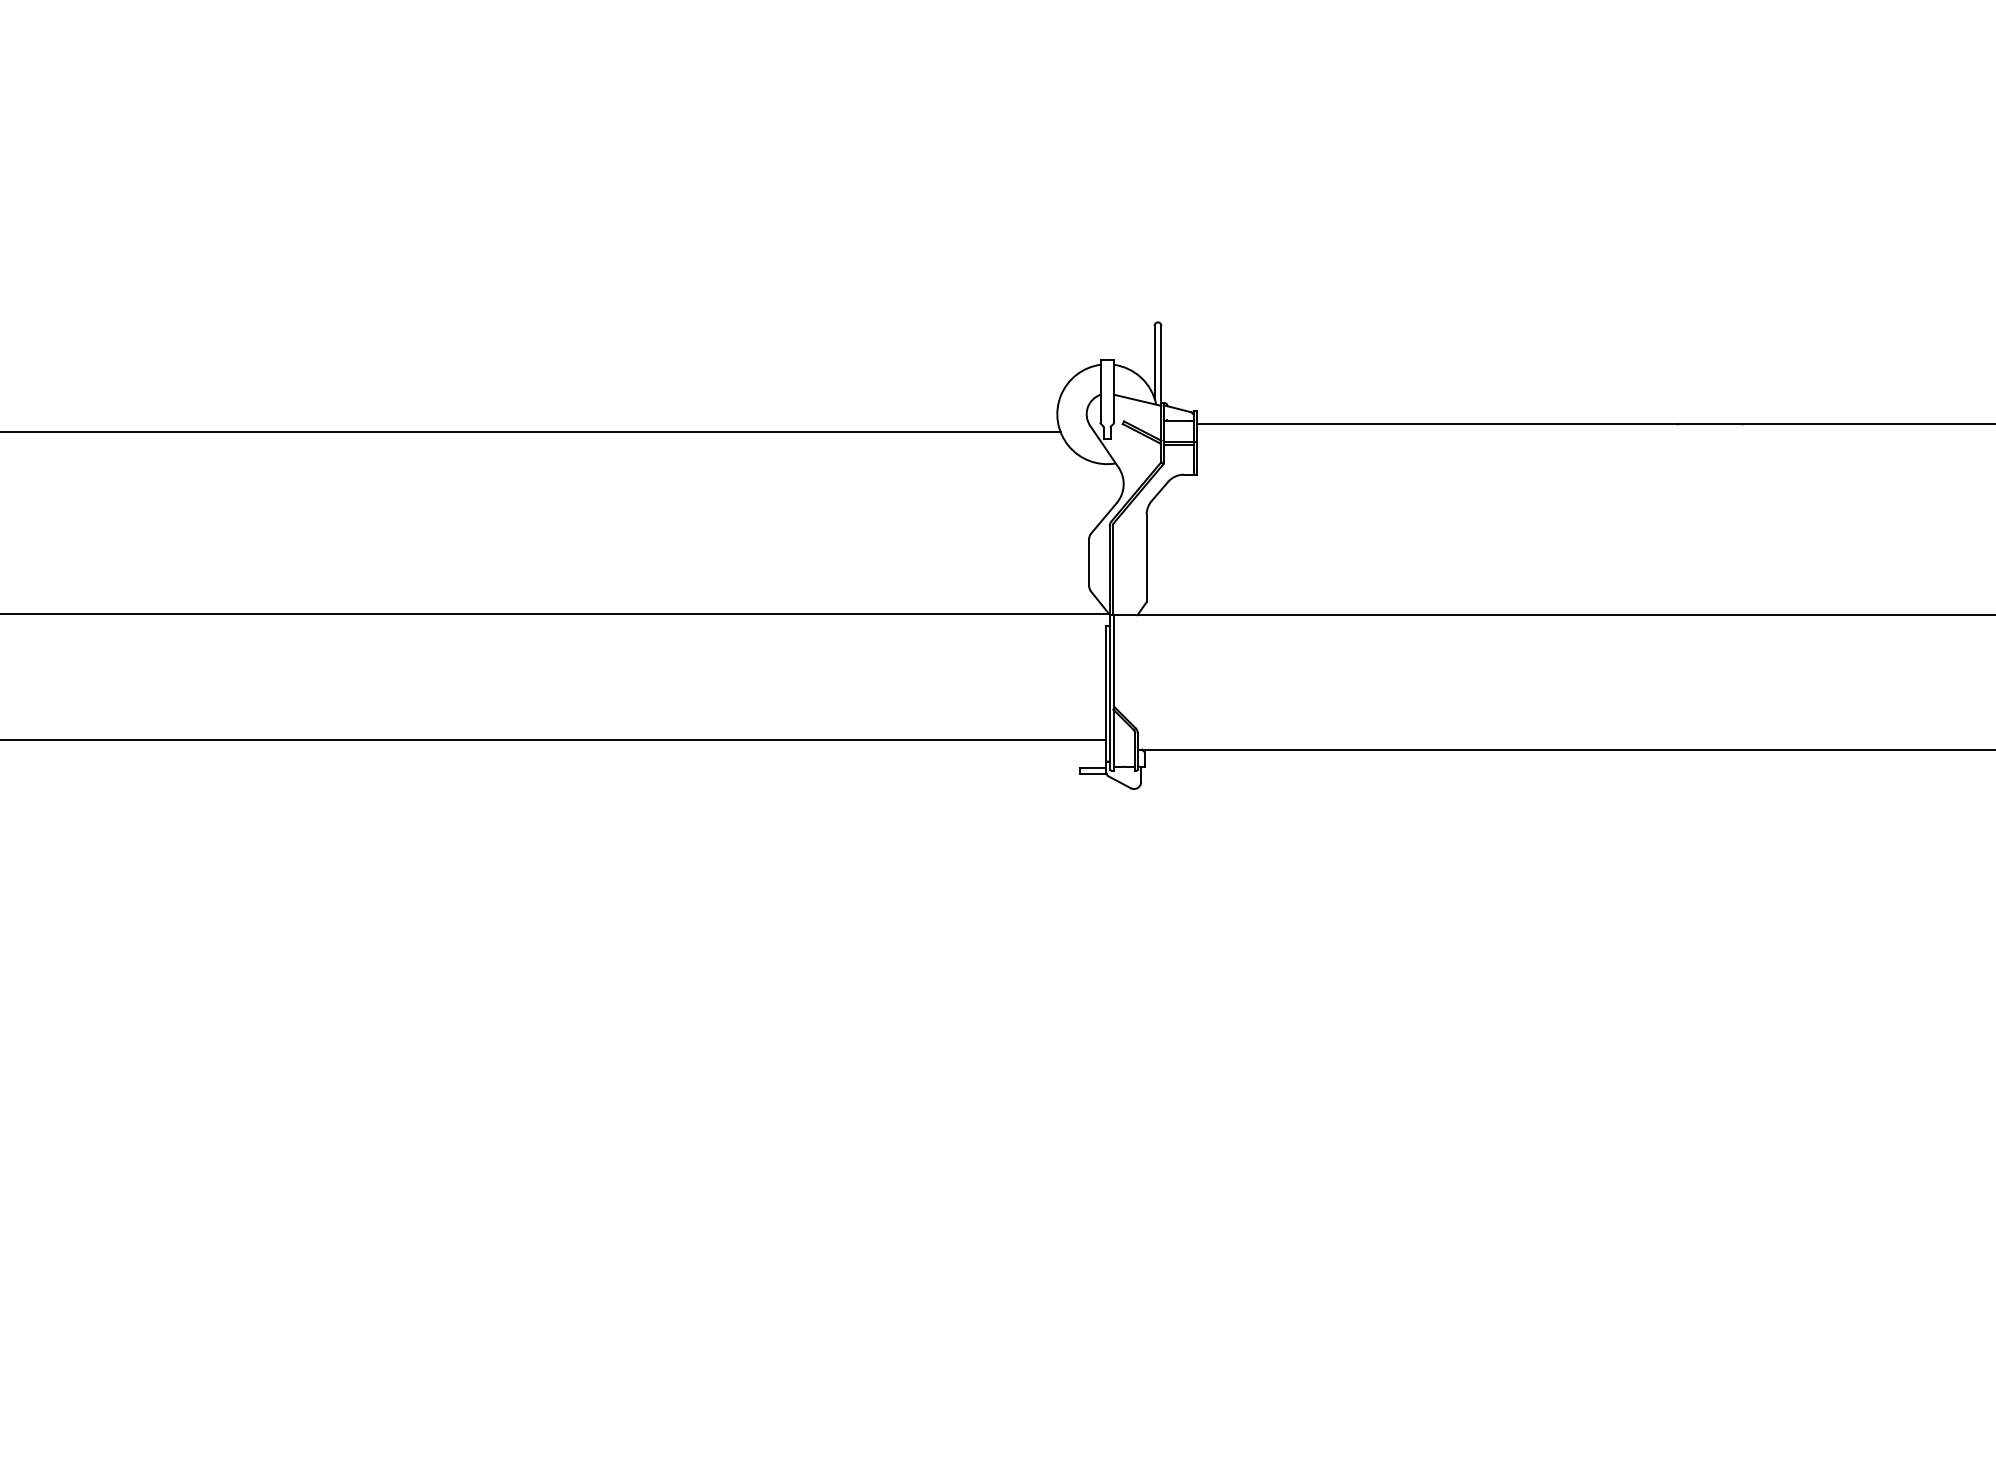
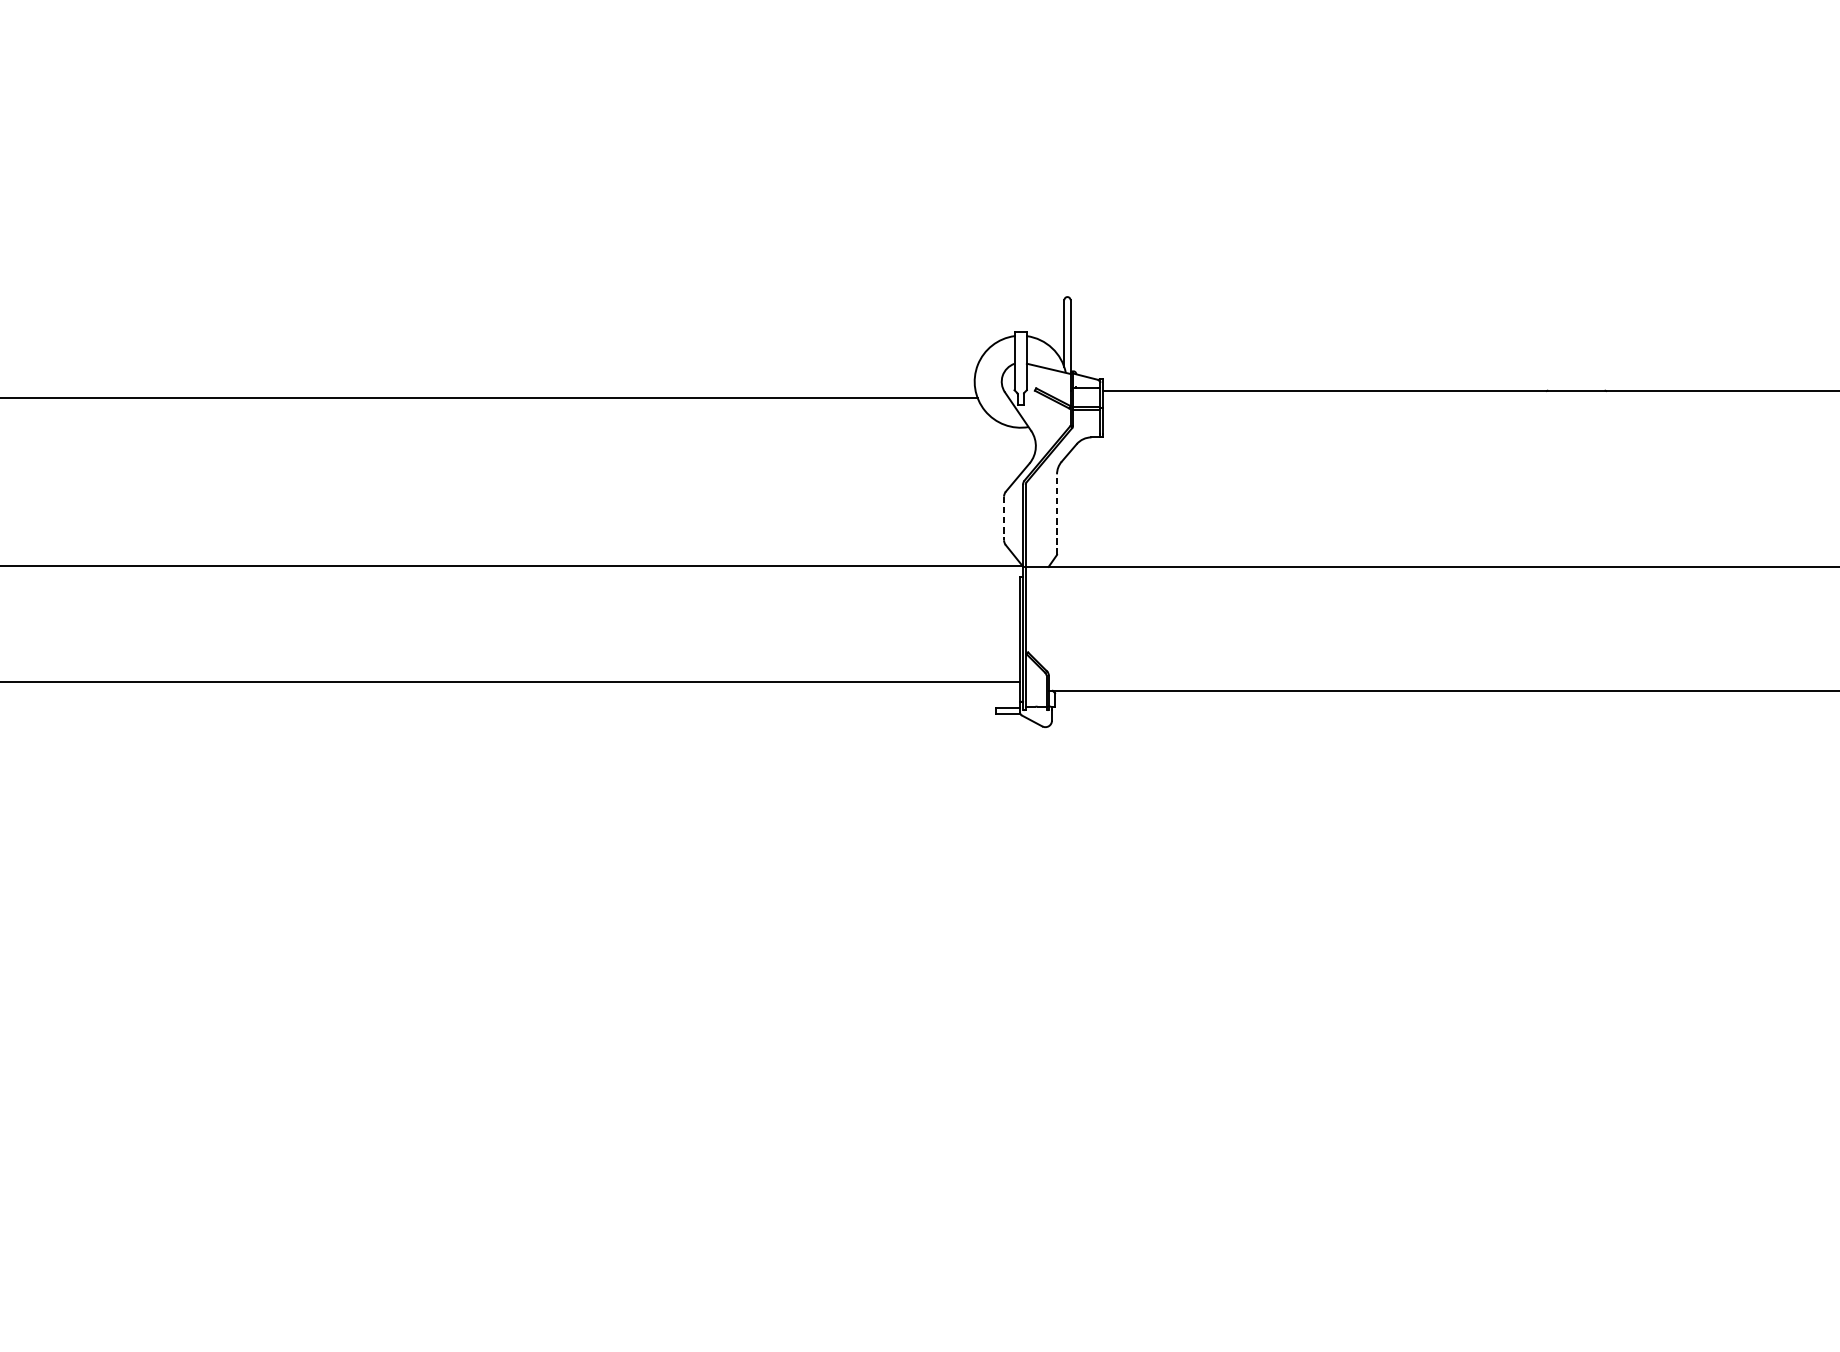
line: (1146, 558) -> (1056, 514), solid -> dashed
line: (1089, 562) -> (1004, 518), solid -> dashed

